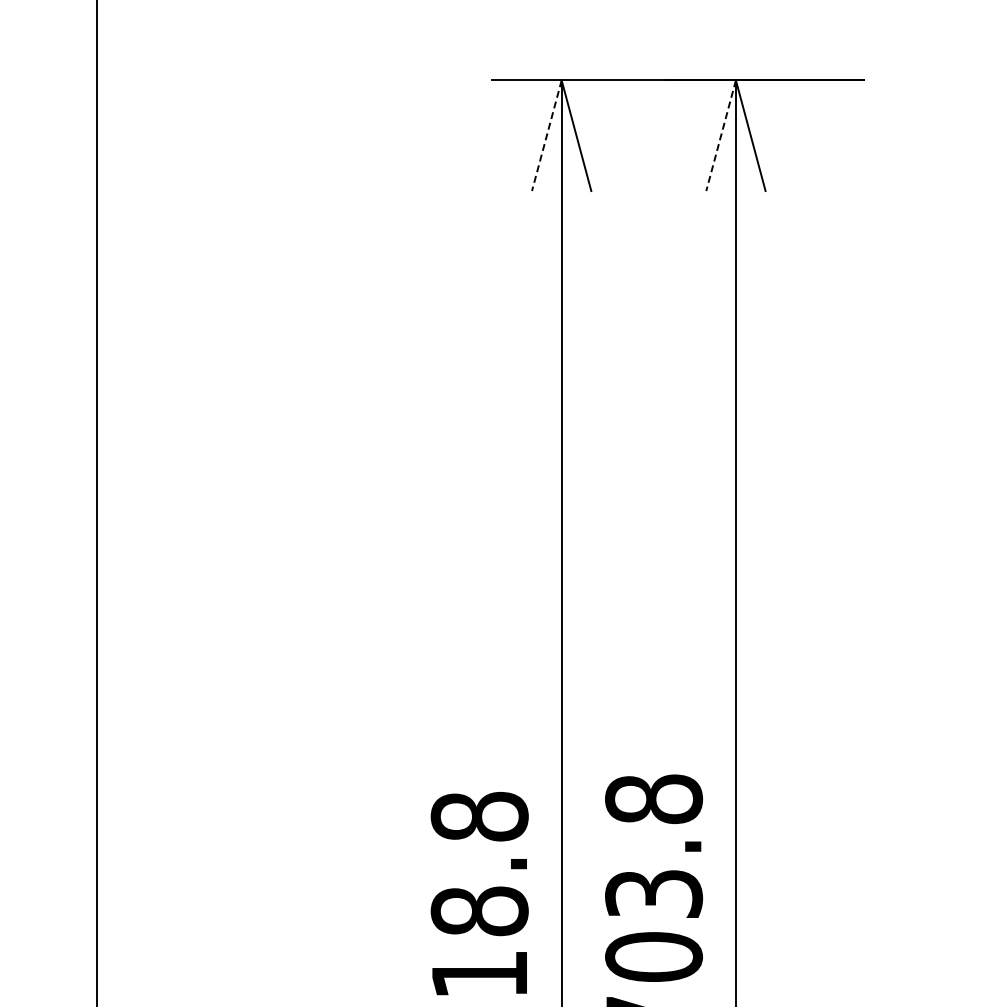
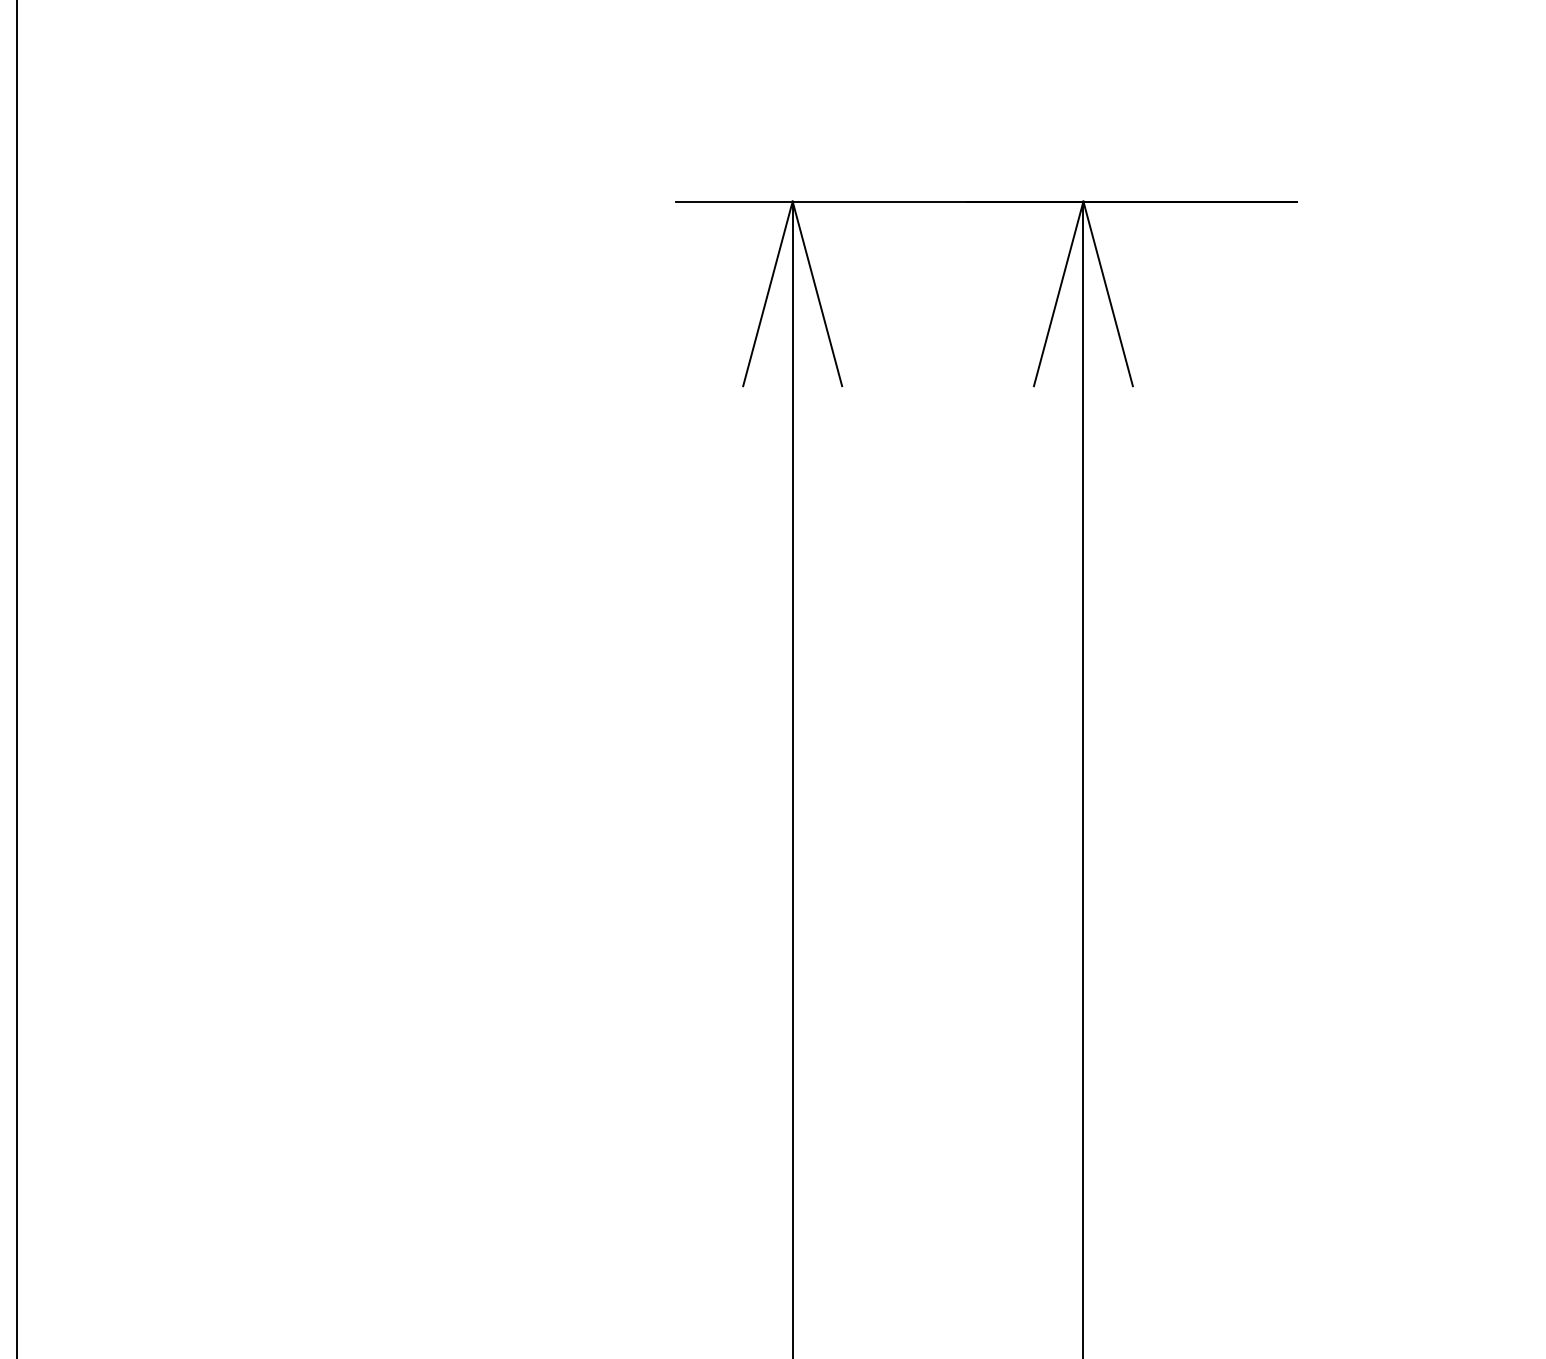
line: (546, 136) -> (767, 295), dashed -> solid
line: (720, 136) -> (1057, 295), dashed -> solid

